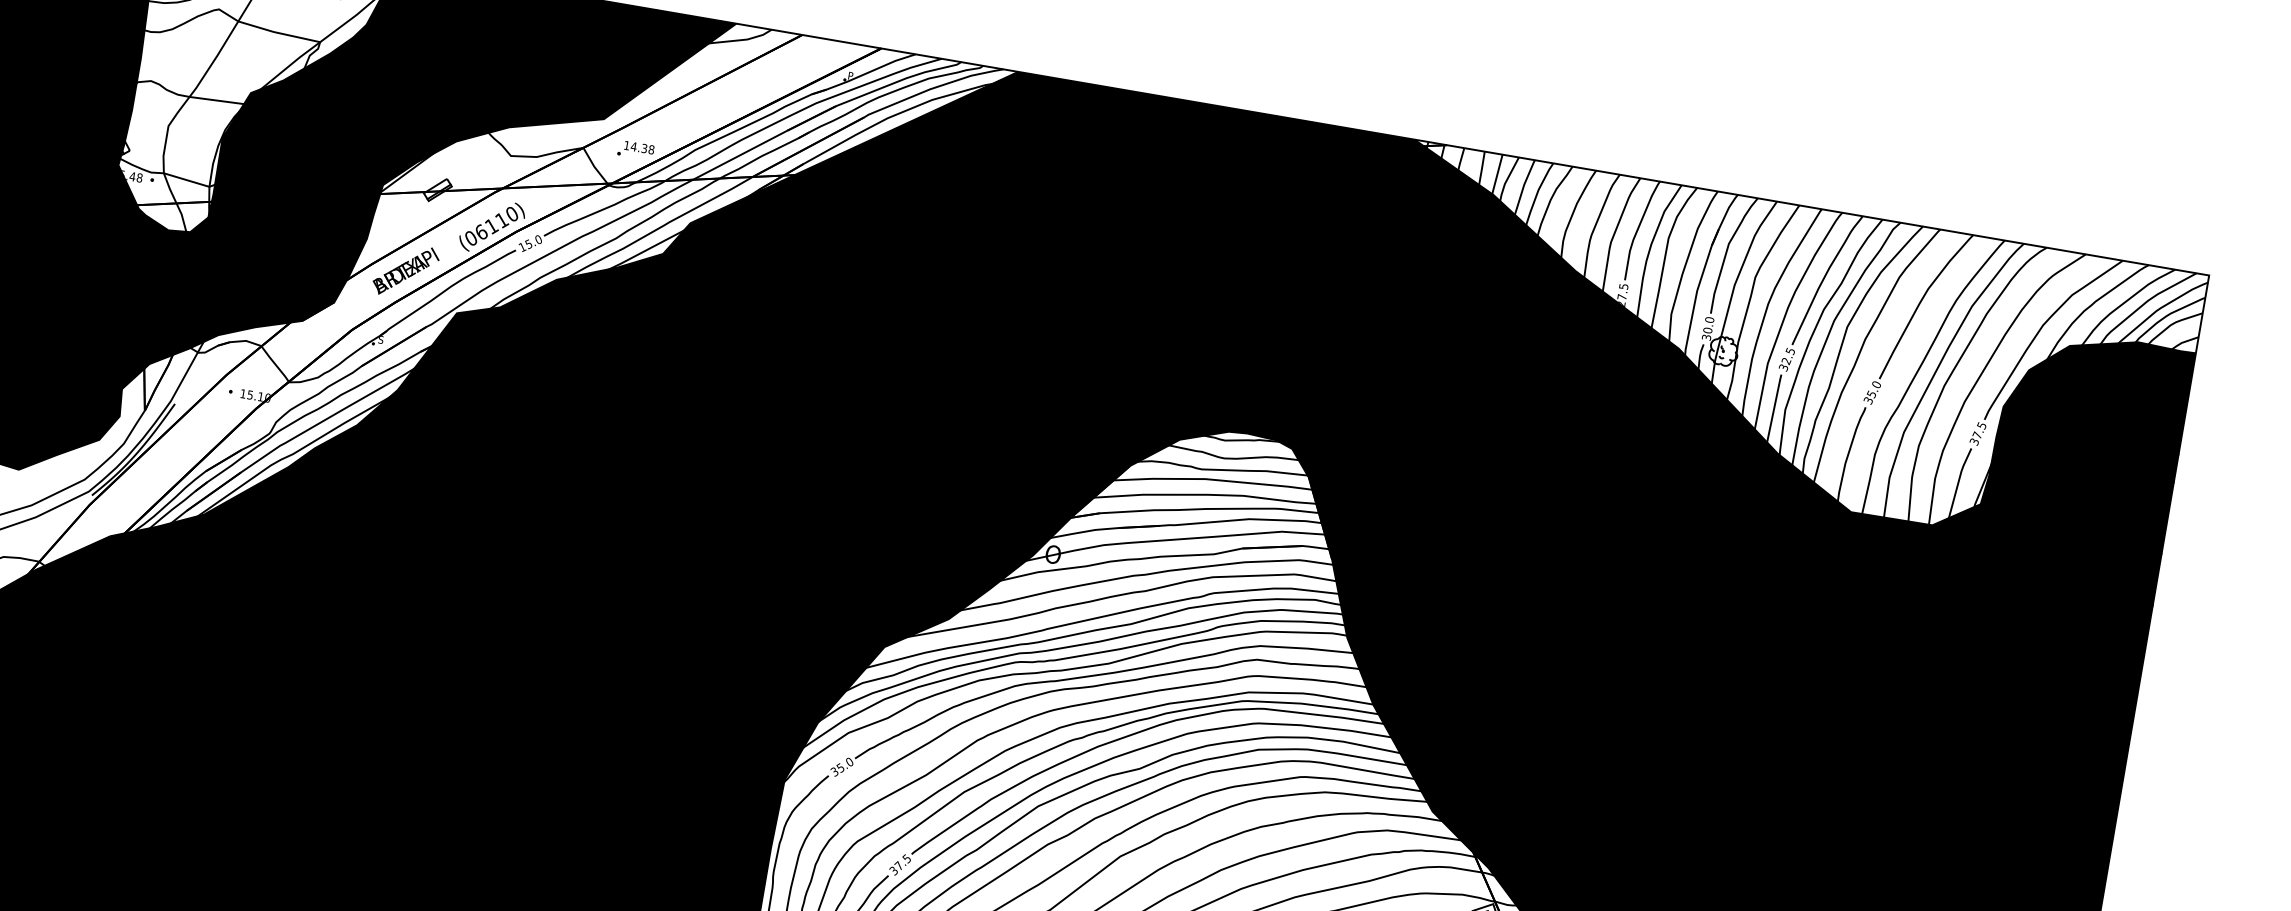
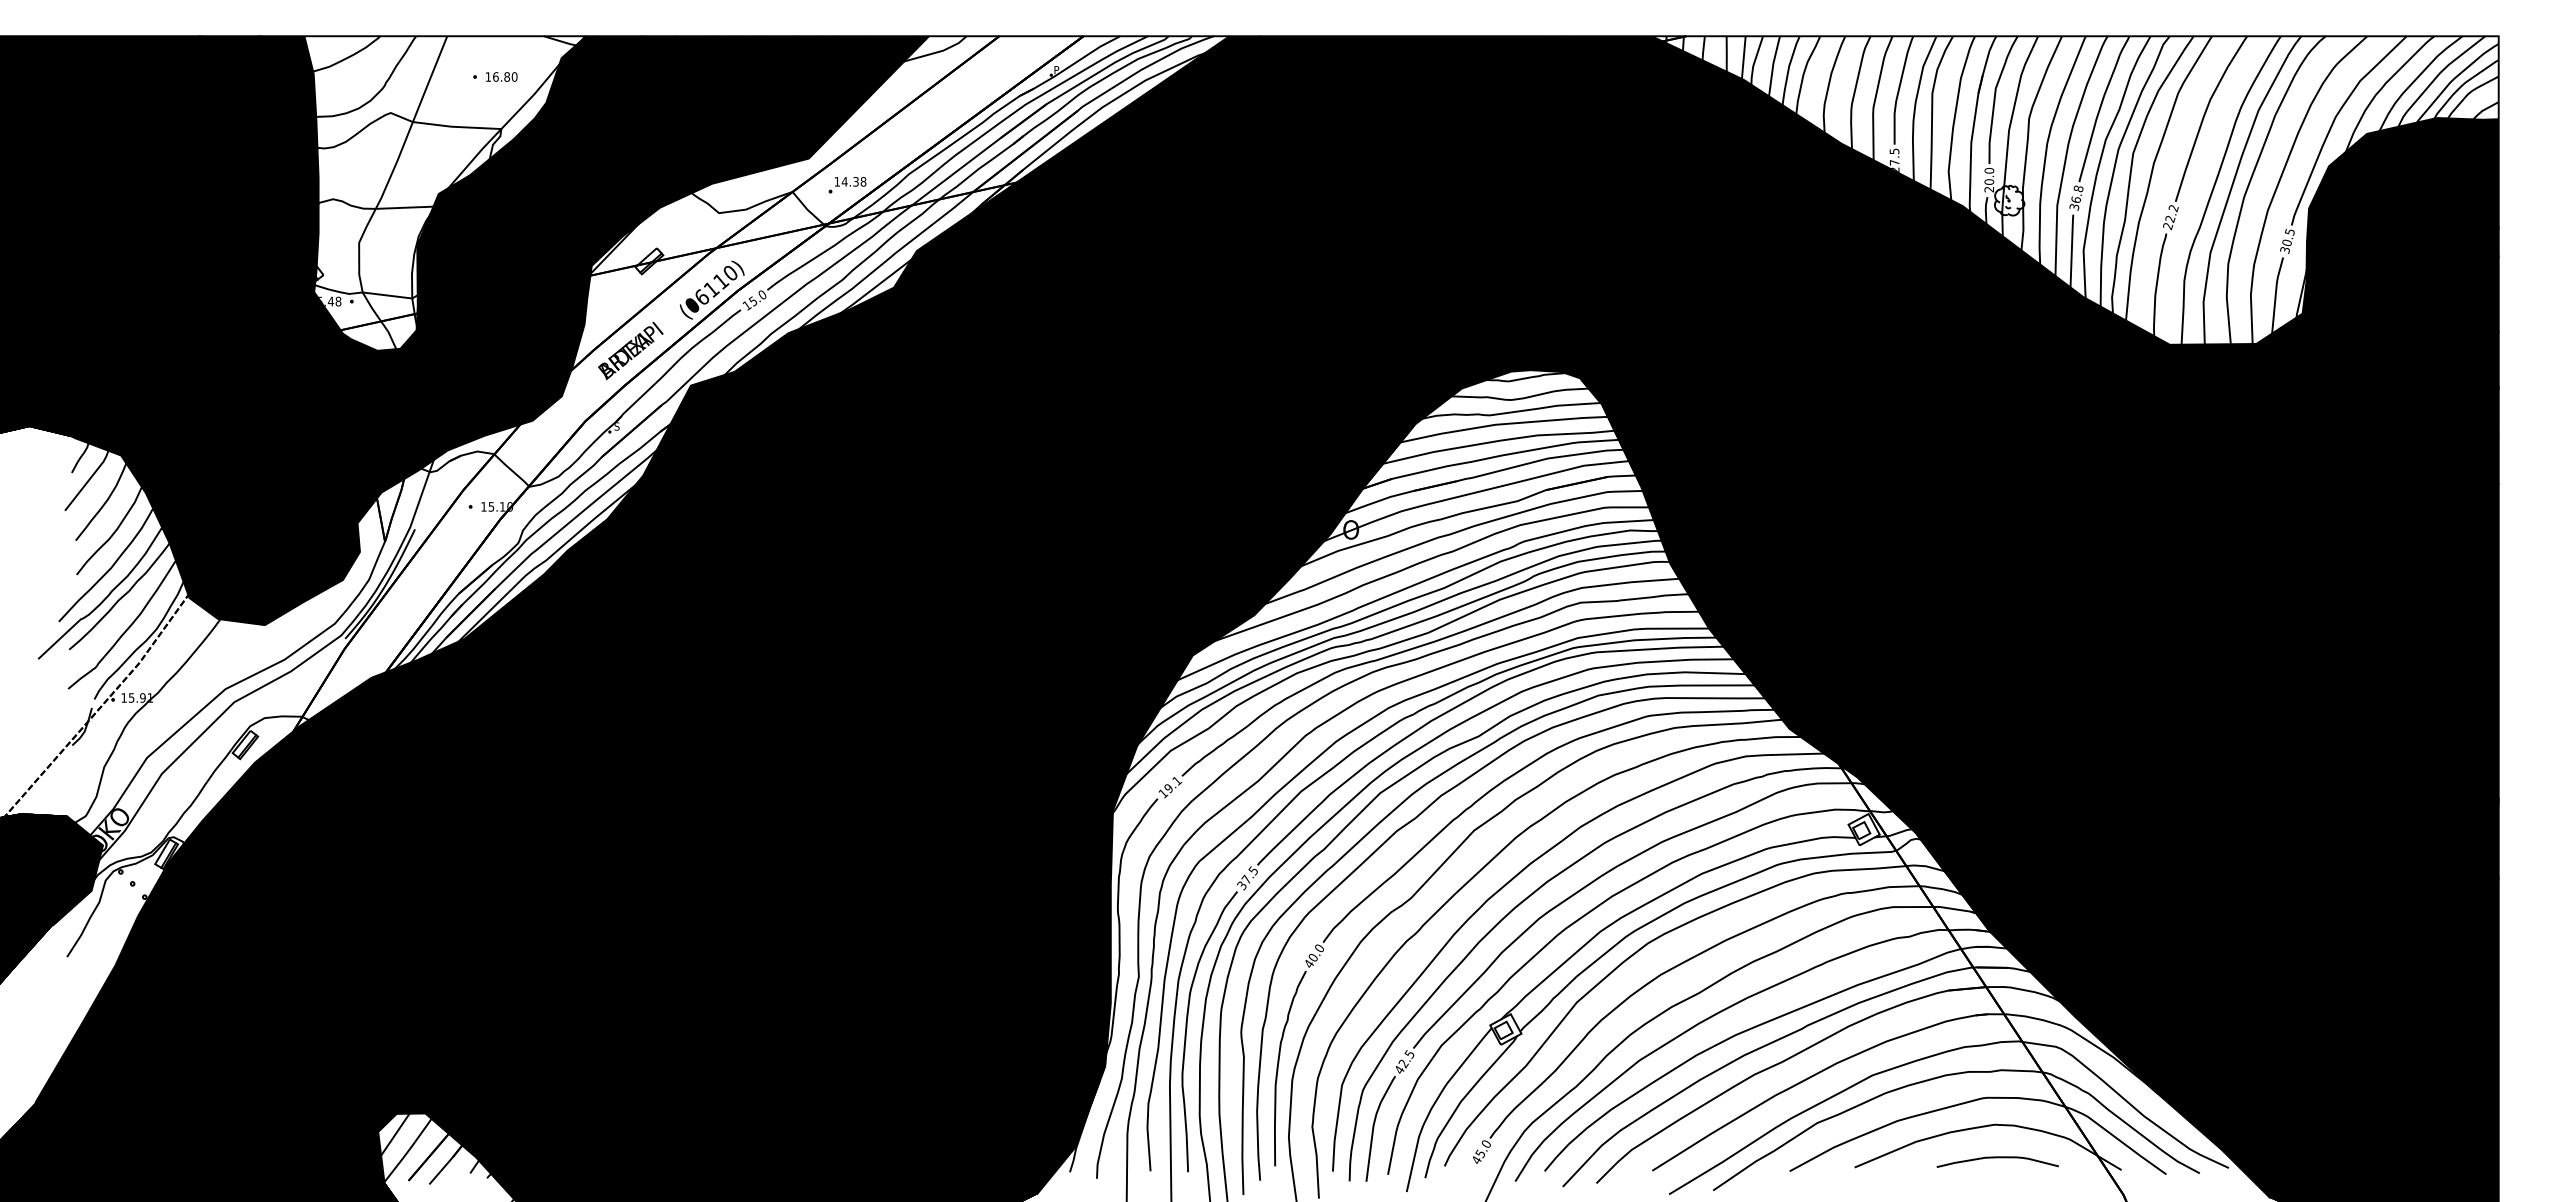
text: (1706, 337) -> (1989, 189), 30.0 -> 20.0
text: (1788, 356) -> (2077, 194), 32.5 -> 36.8
text: (1872, 392) -> (2170, 217), 35.0 -> 22.2
text: (1976, 434) -> (2286, 242), 37.5 -> 30.5
text: (841, 767) -> (1169, 787), 35.0 -> 19.1

